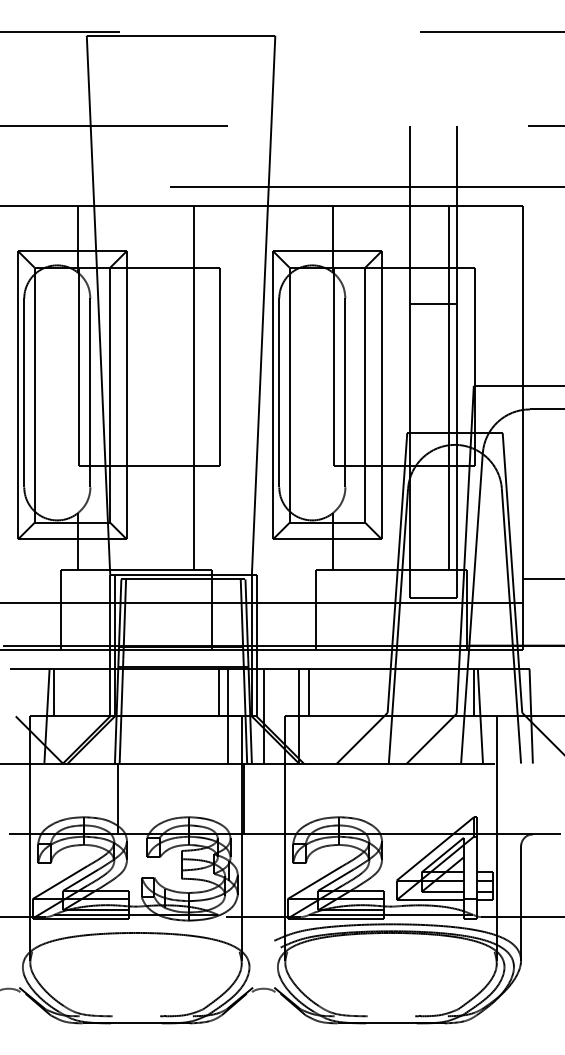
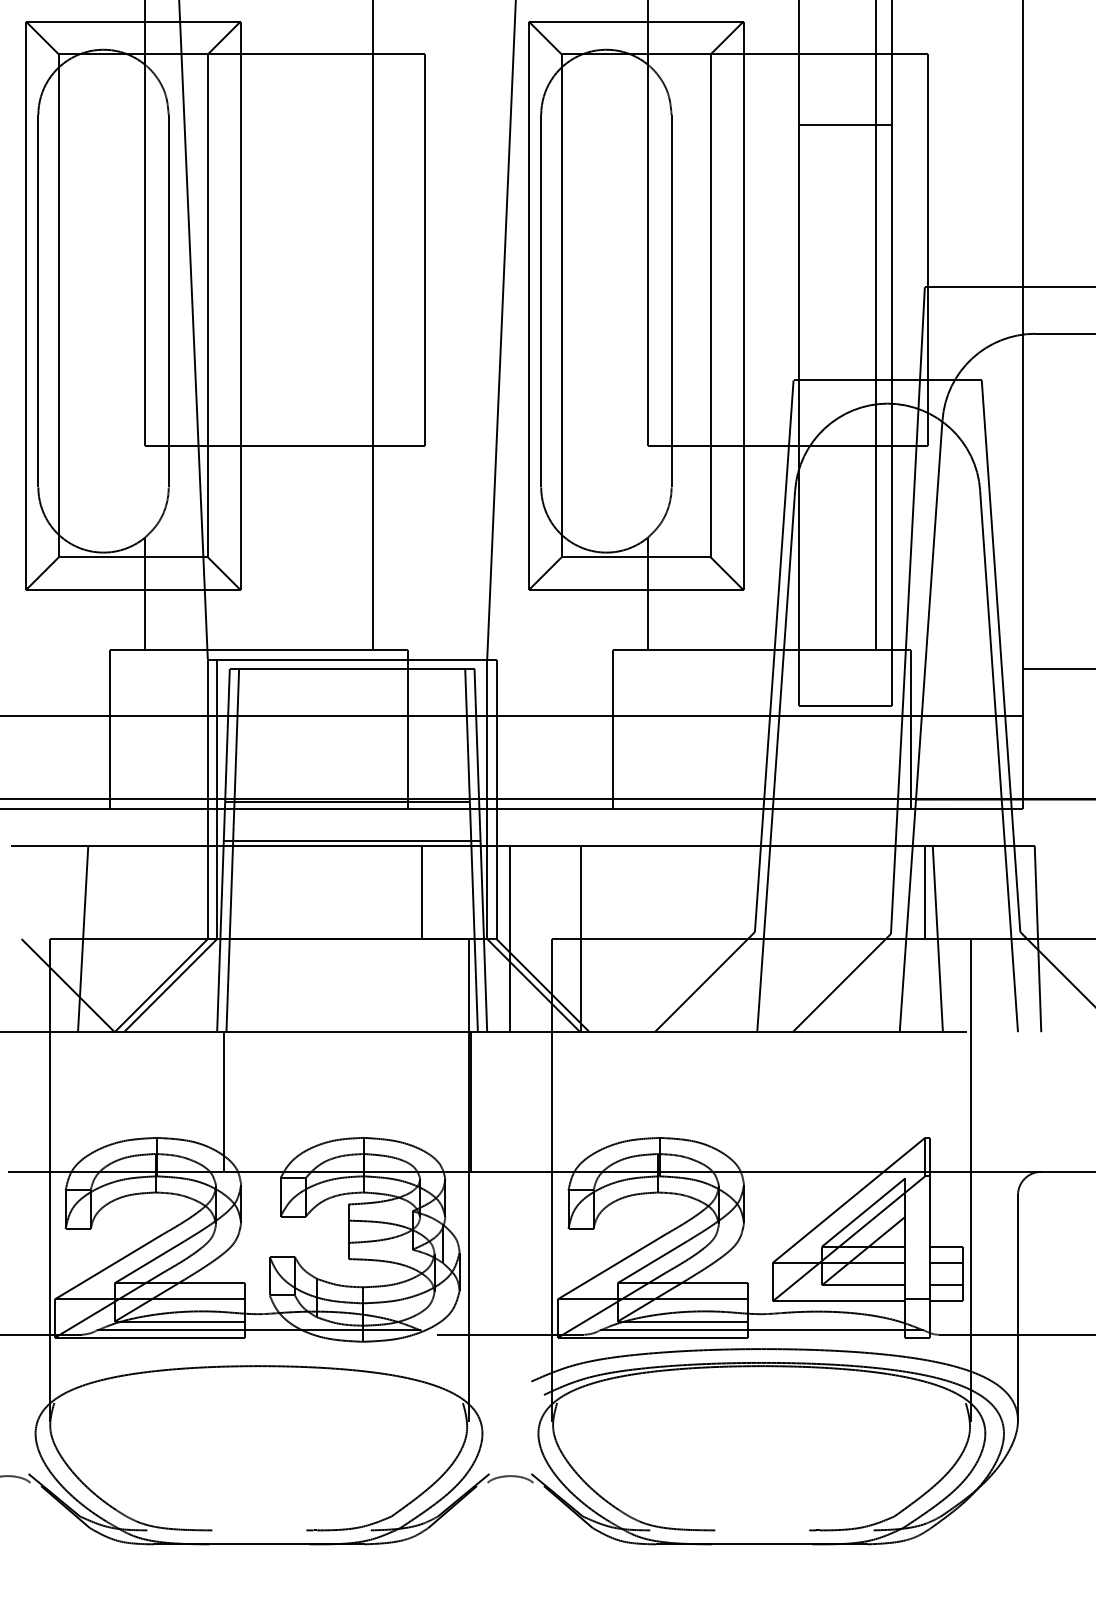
line: (53, 692) -> (95, 891), removed
line: (308, 692) -> (598, 891), removed
line: (228, 716) -> (441, 939), removed

